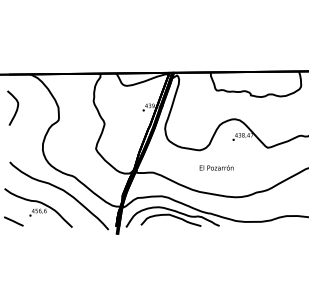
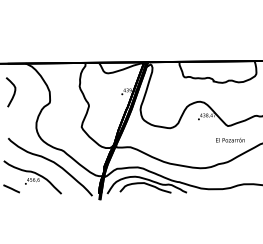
text: (216, 168) -> (230, 140), moved

